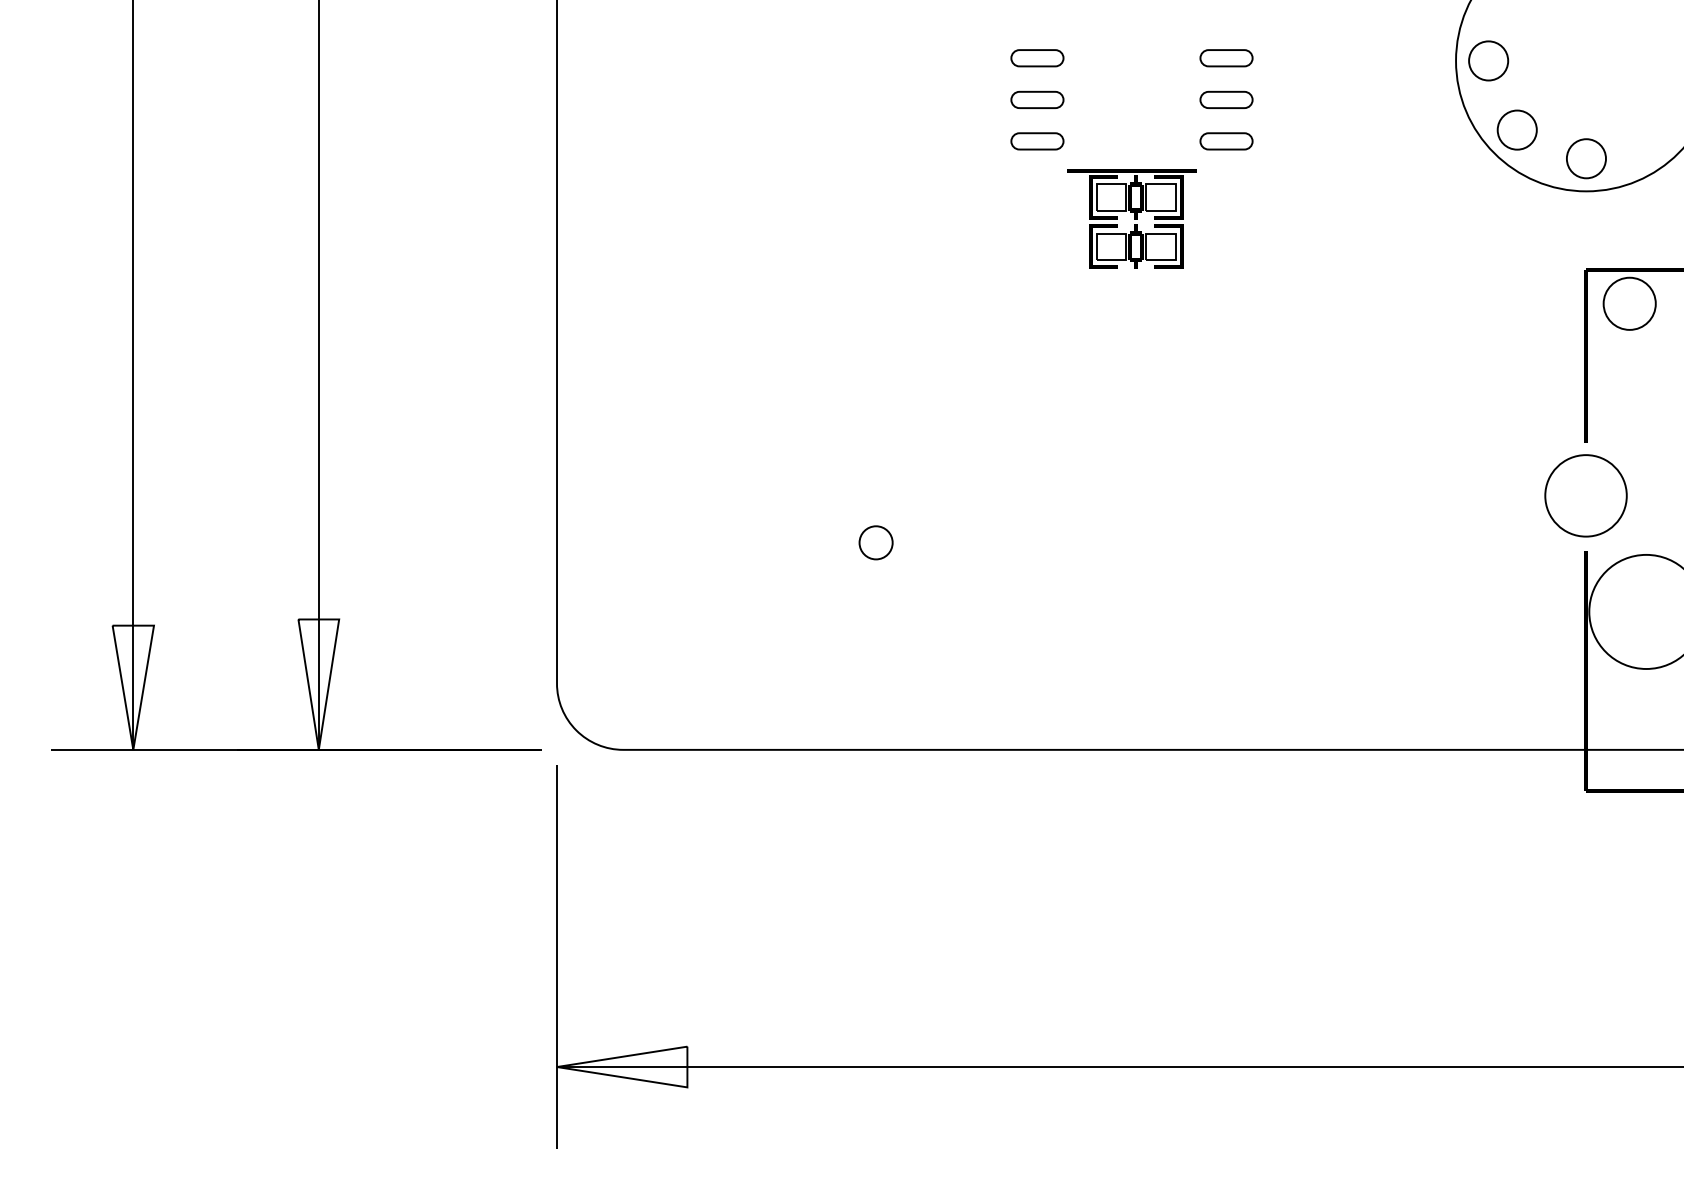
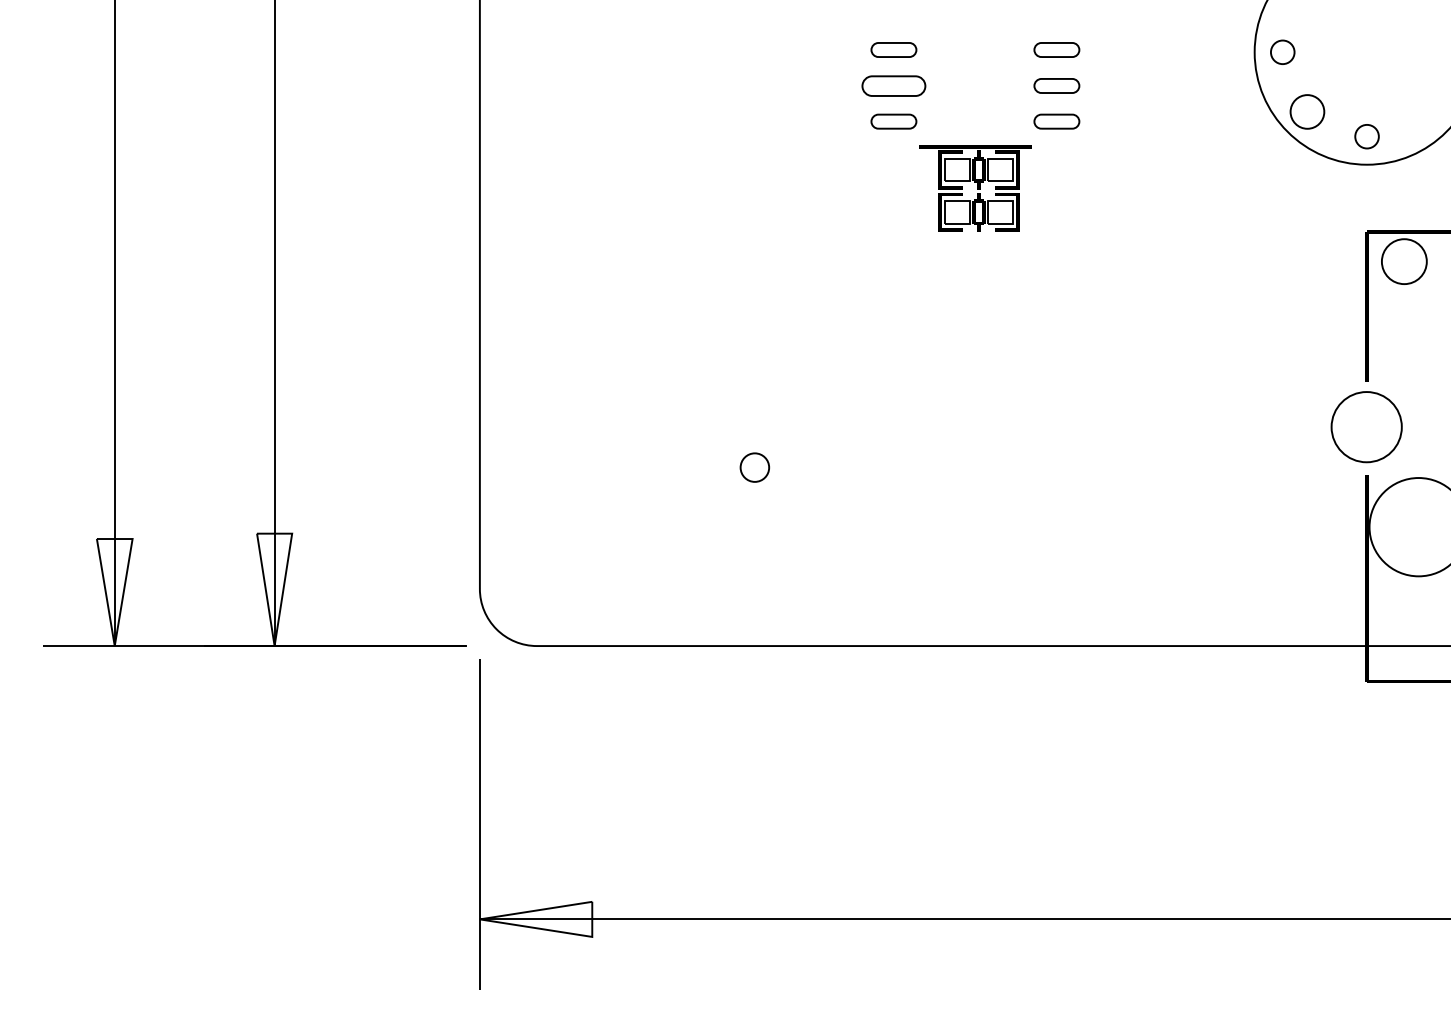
circle: (1488, 60) -> (1282, 51), size x0.7
part: (1037, 99) -> (893, 85), size x1.4
circle: (1586, 158) -> (1367, 136), size x0.7

